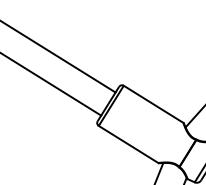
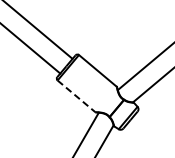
line: (128, 144) -> (76, 96), solid -> dashed

